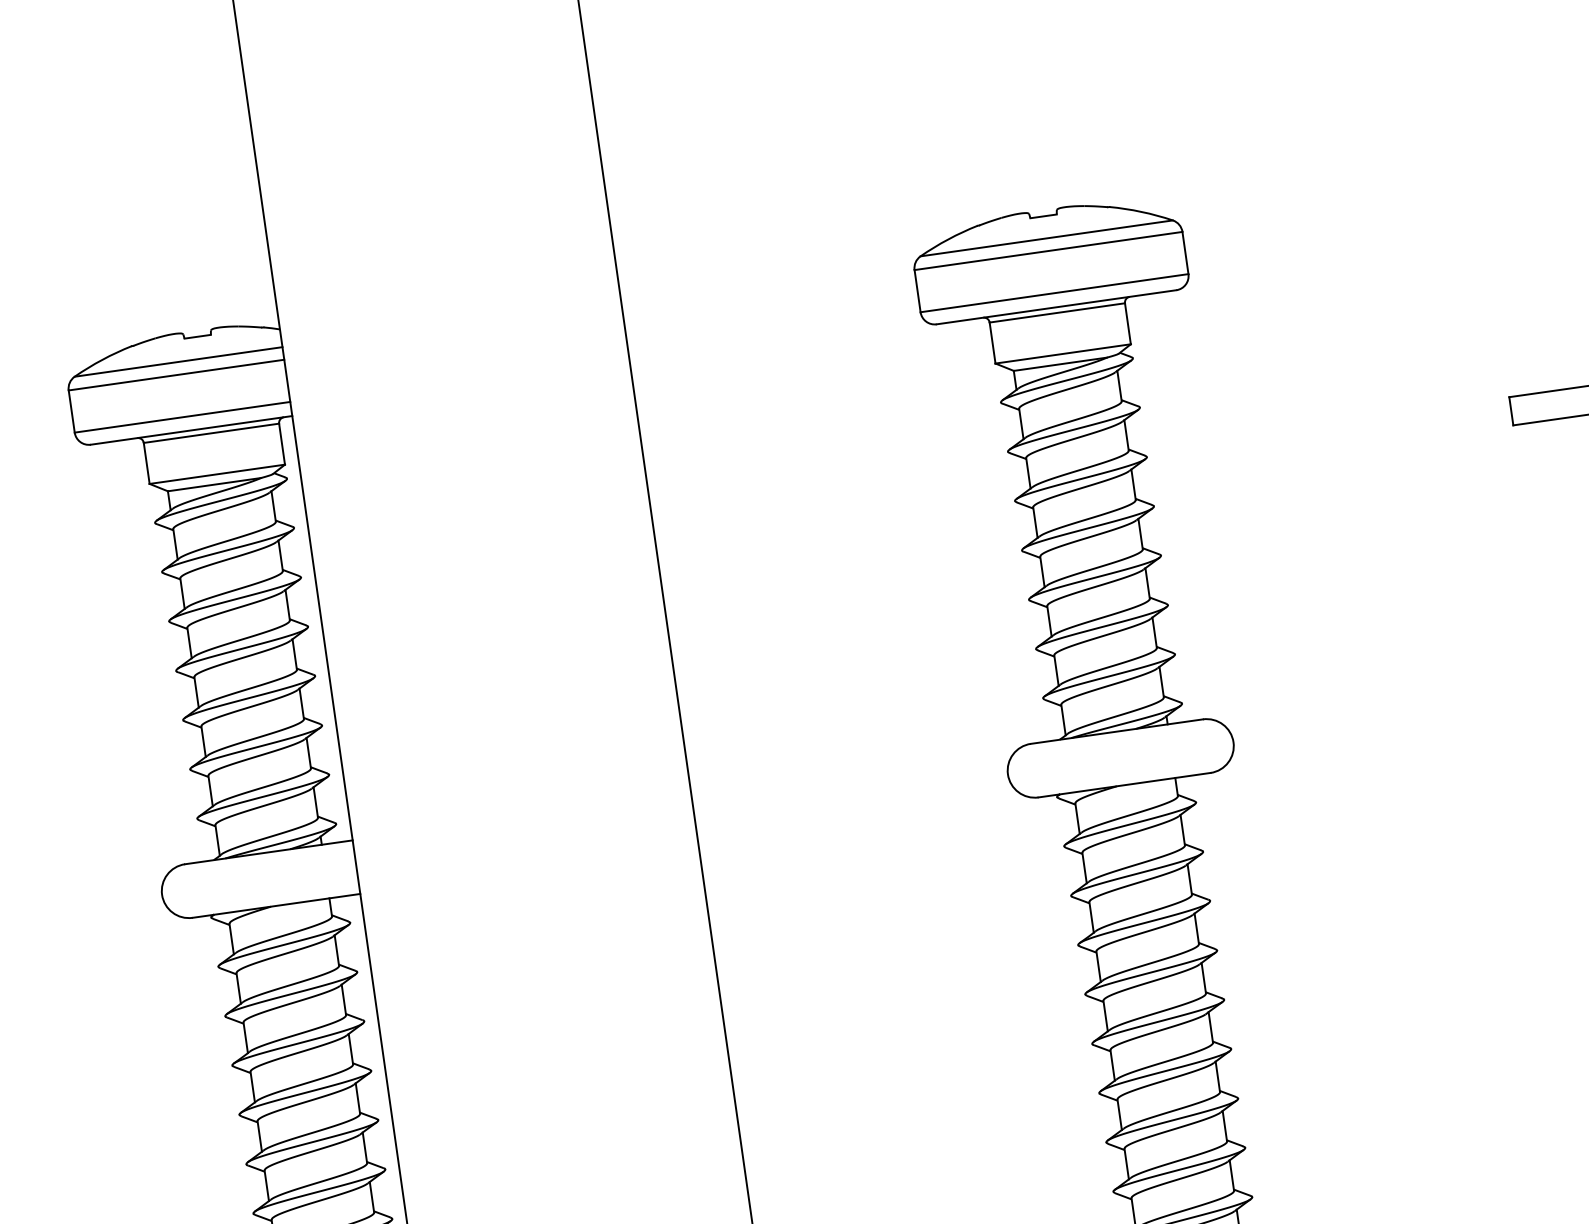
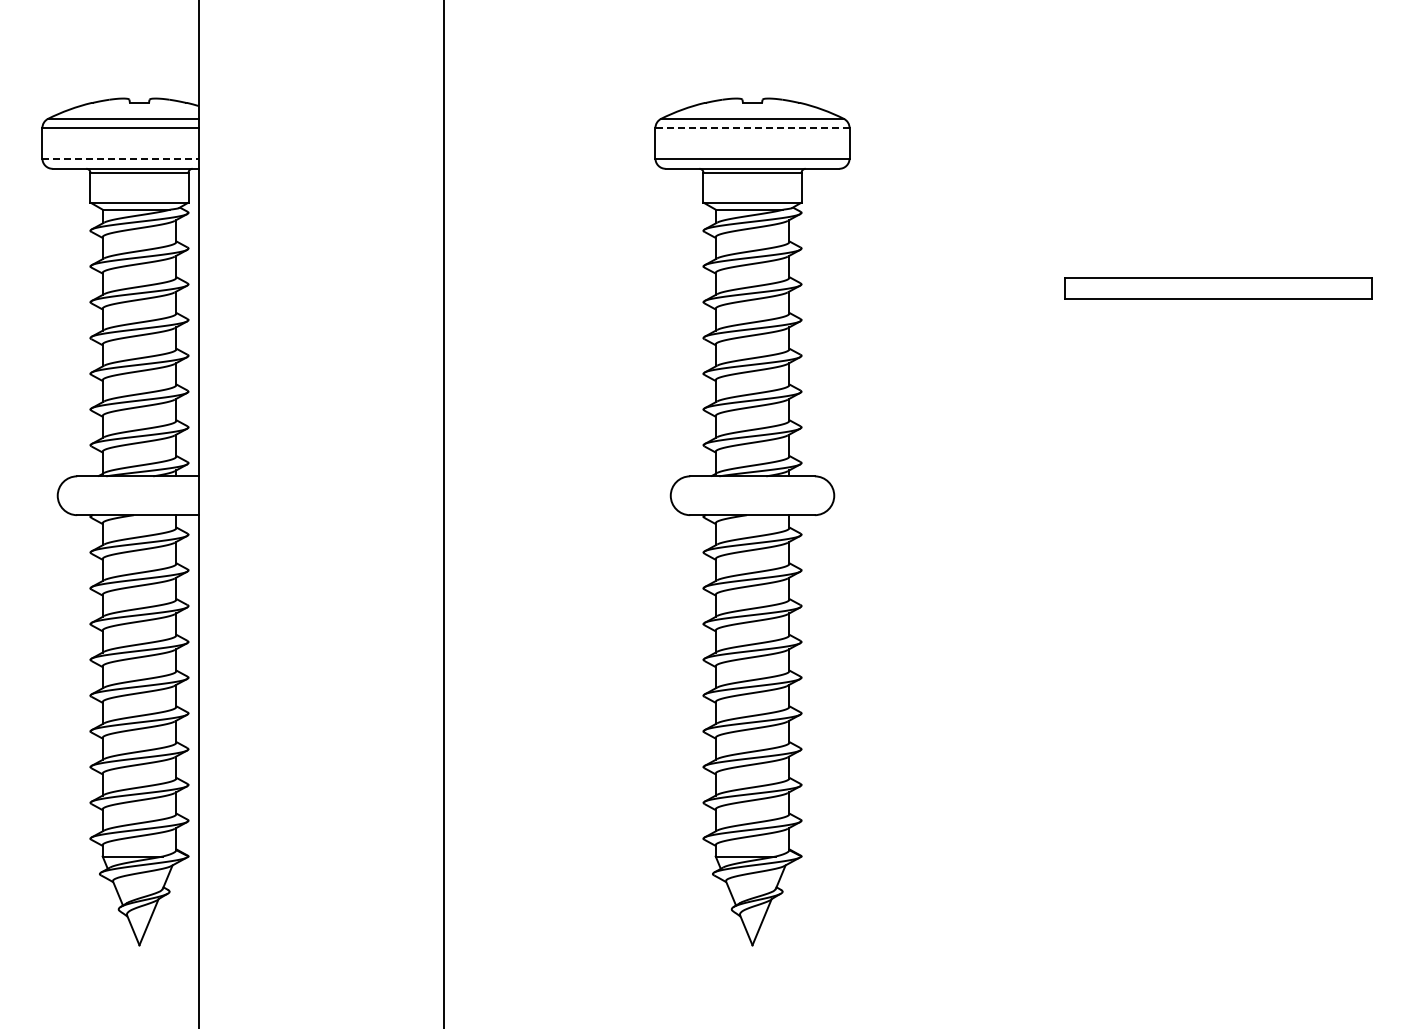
line: (1048, 251) -> (752, 128), solid -> dashed
line: (183, 416) -> (121, 158), solid -> dashed

